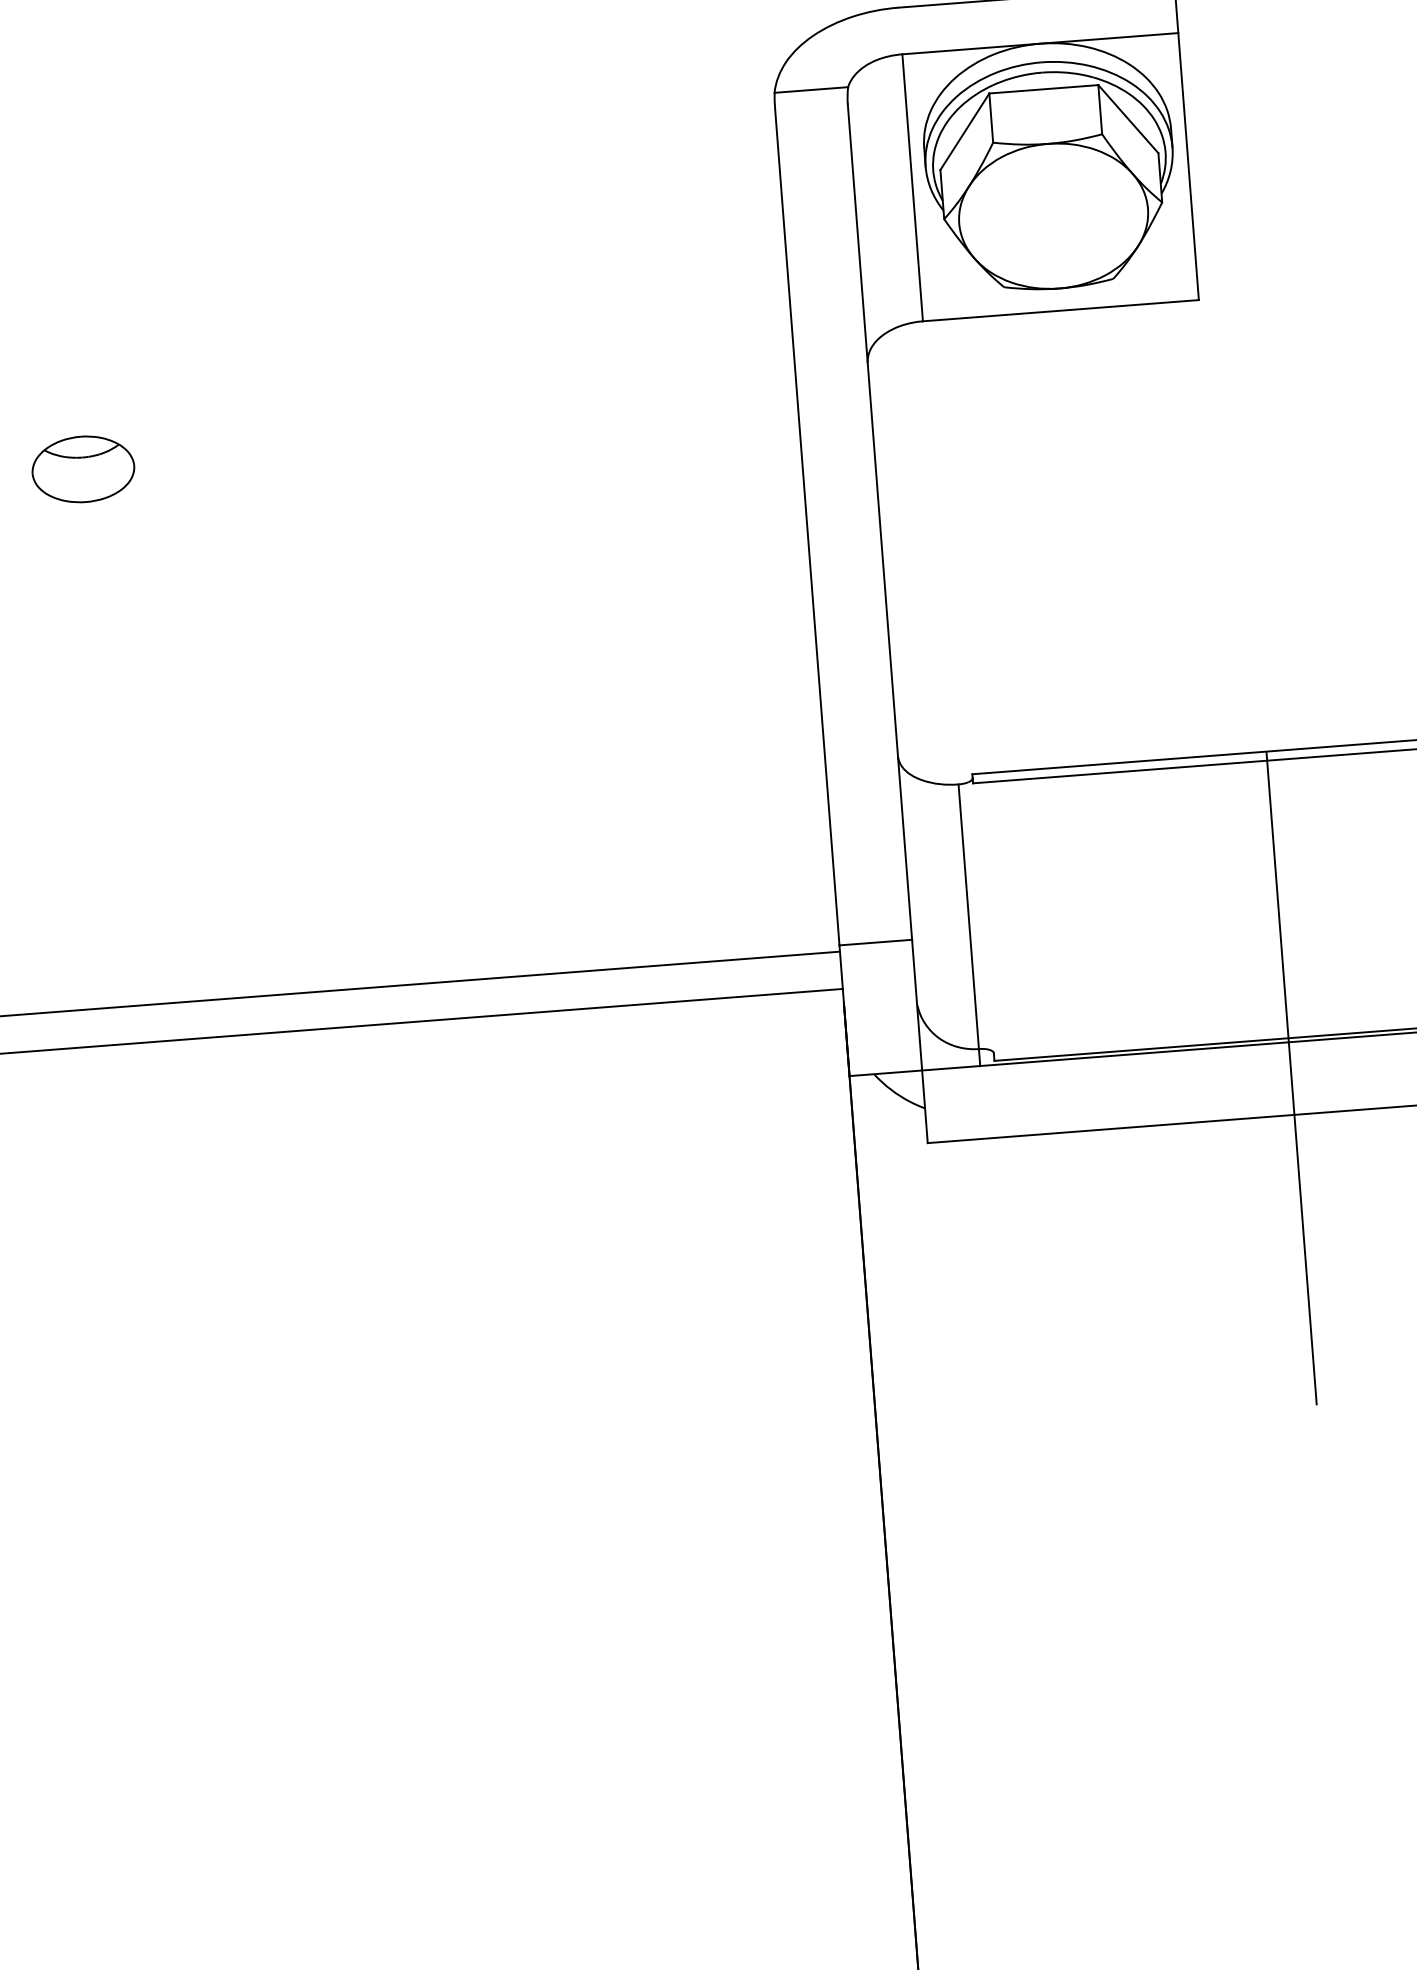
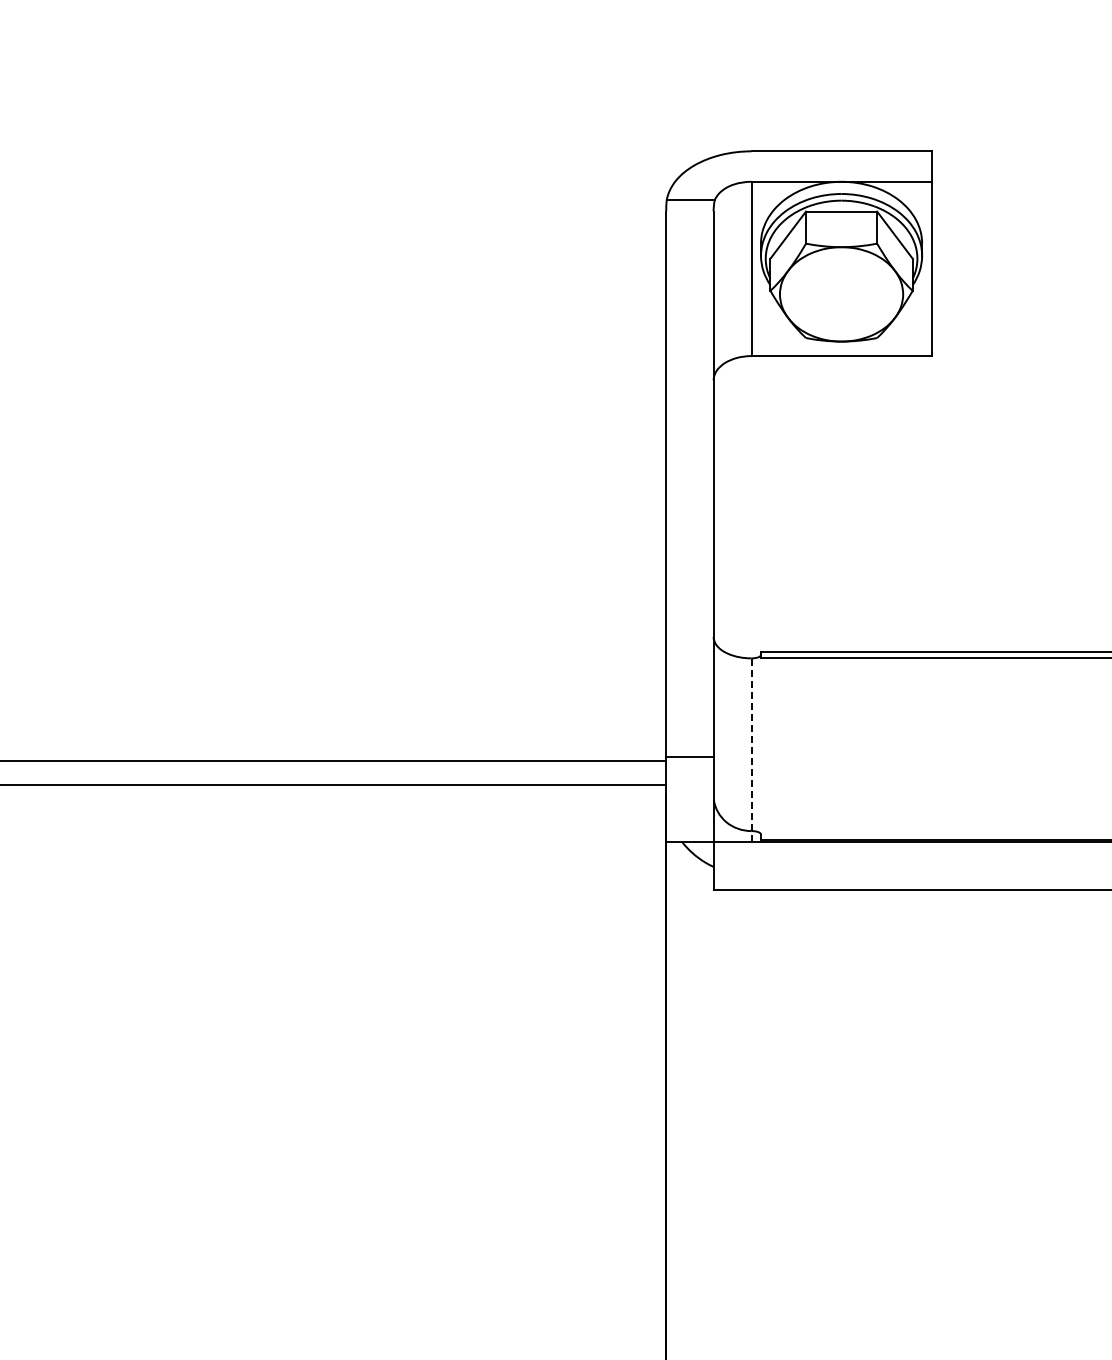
part: (83, 469) -> (199, 410), removed
line: (969, 925) -> (751, 750), solid -> dashed
line: (1290, 1078) -> (952, 865), removed

